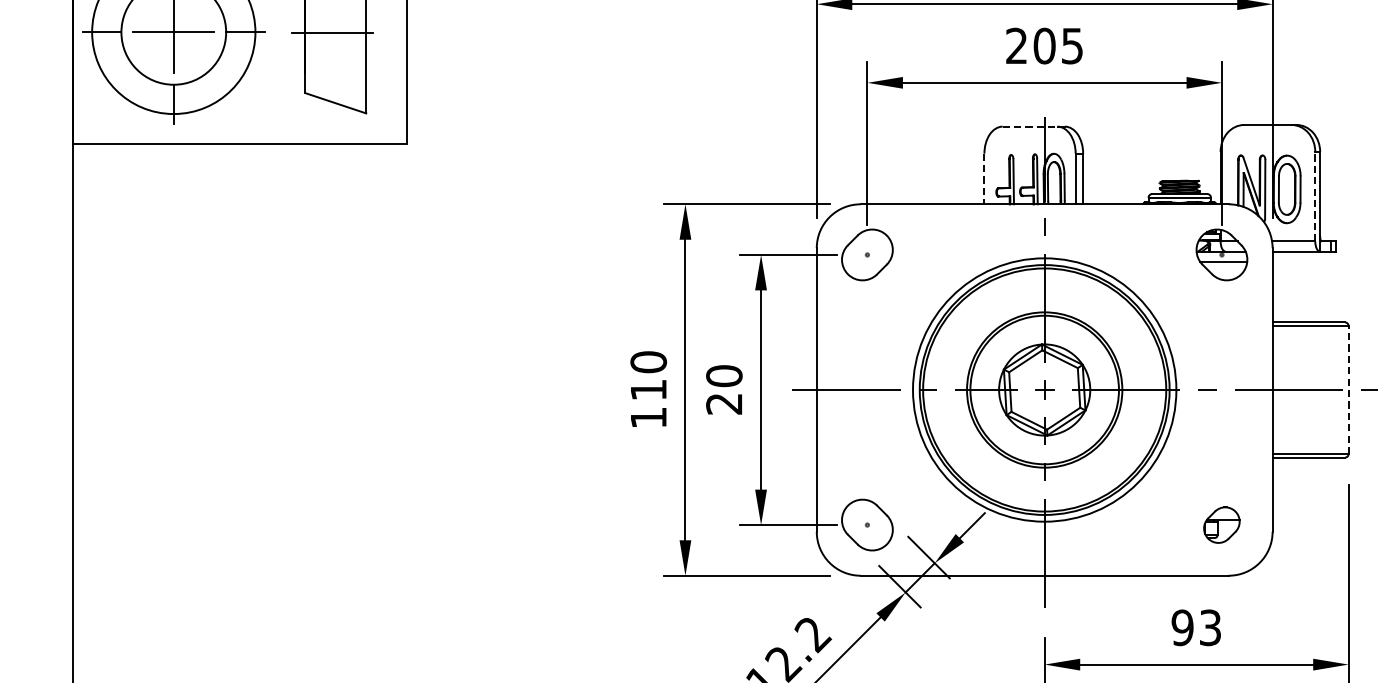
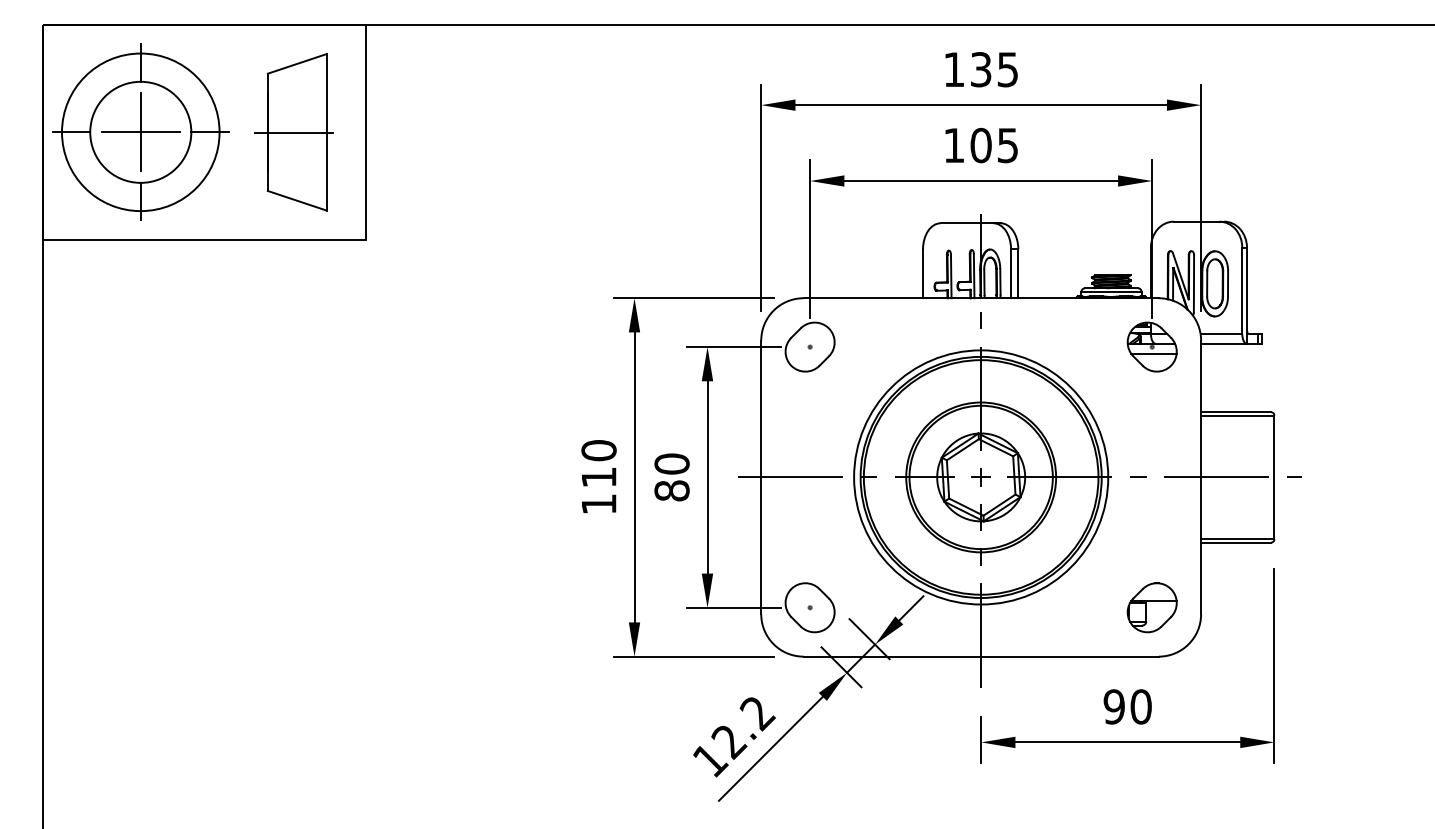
text: (1016, 44) -> (953, 144), 205 -> 105
line: (1030, 126) -> (967, 223), dashed -> solid
line: (984, 179) -> (923, 274), dashed -> solid
line: (1315, 196) -> (1242, 290), dashed -> solid
line: (1348, 390) -> (1274, 477), dashed -> solid
text: (723, 403) -> (671, 490), 20 -> 80
part: (1221, 524) -> (1151, 607), size x1.43
text: (1209, 627) -> (1140, 706), 93 -> 90

